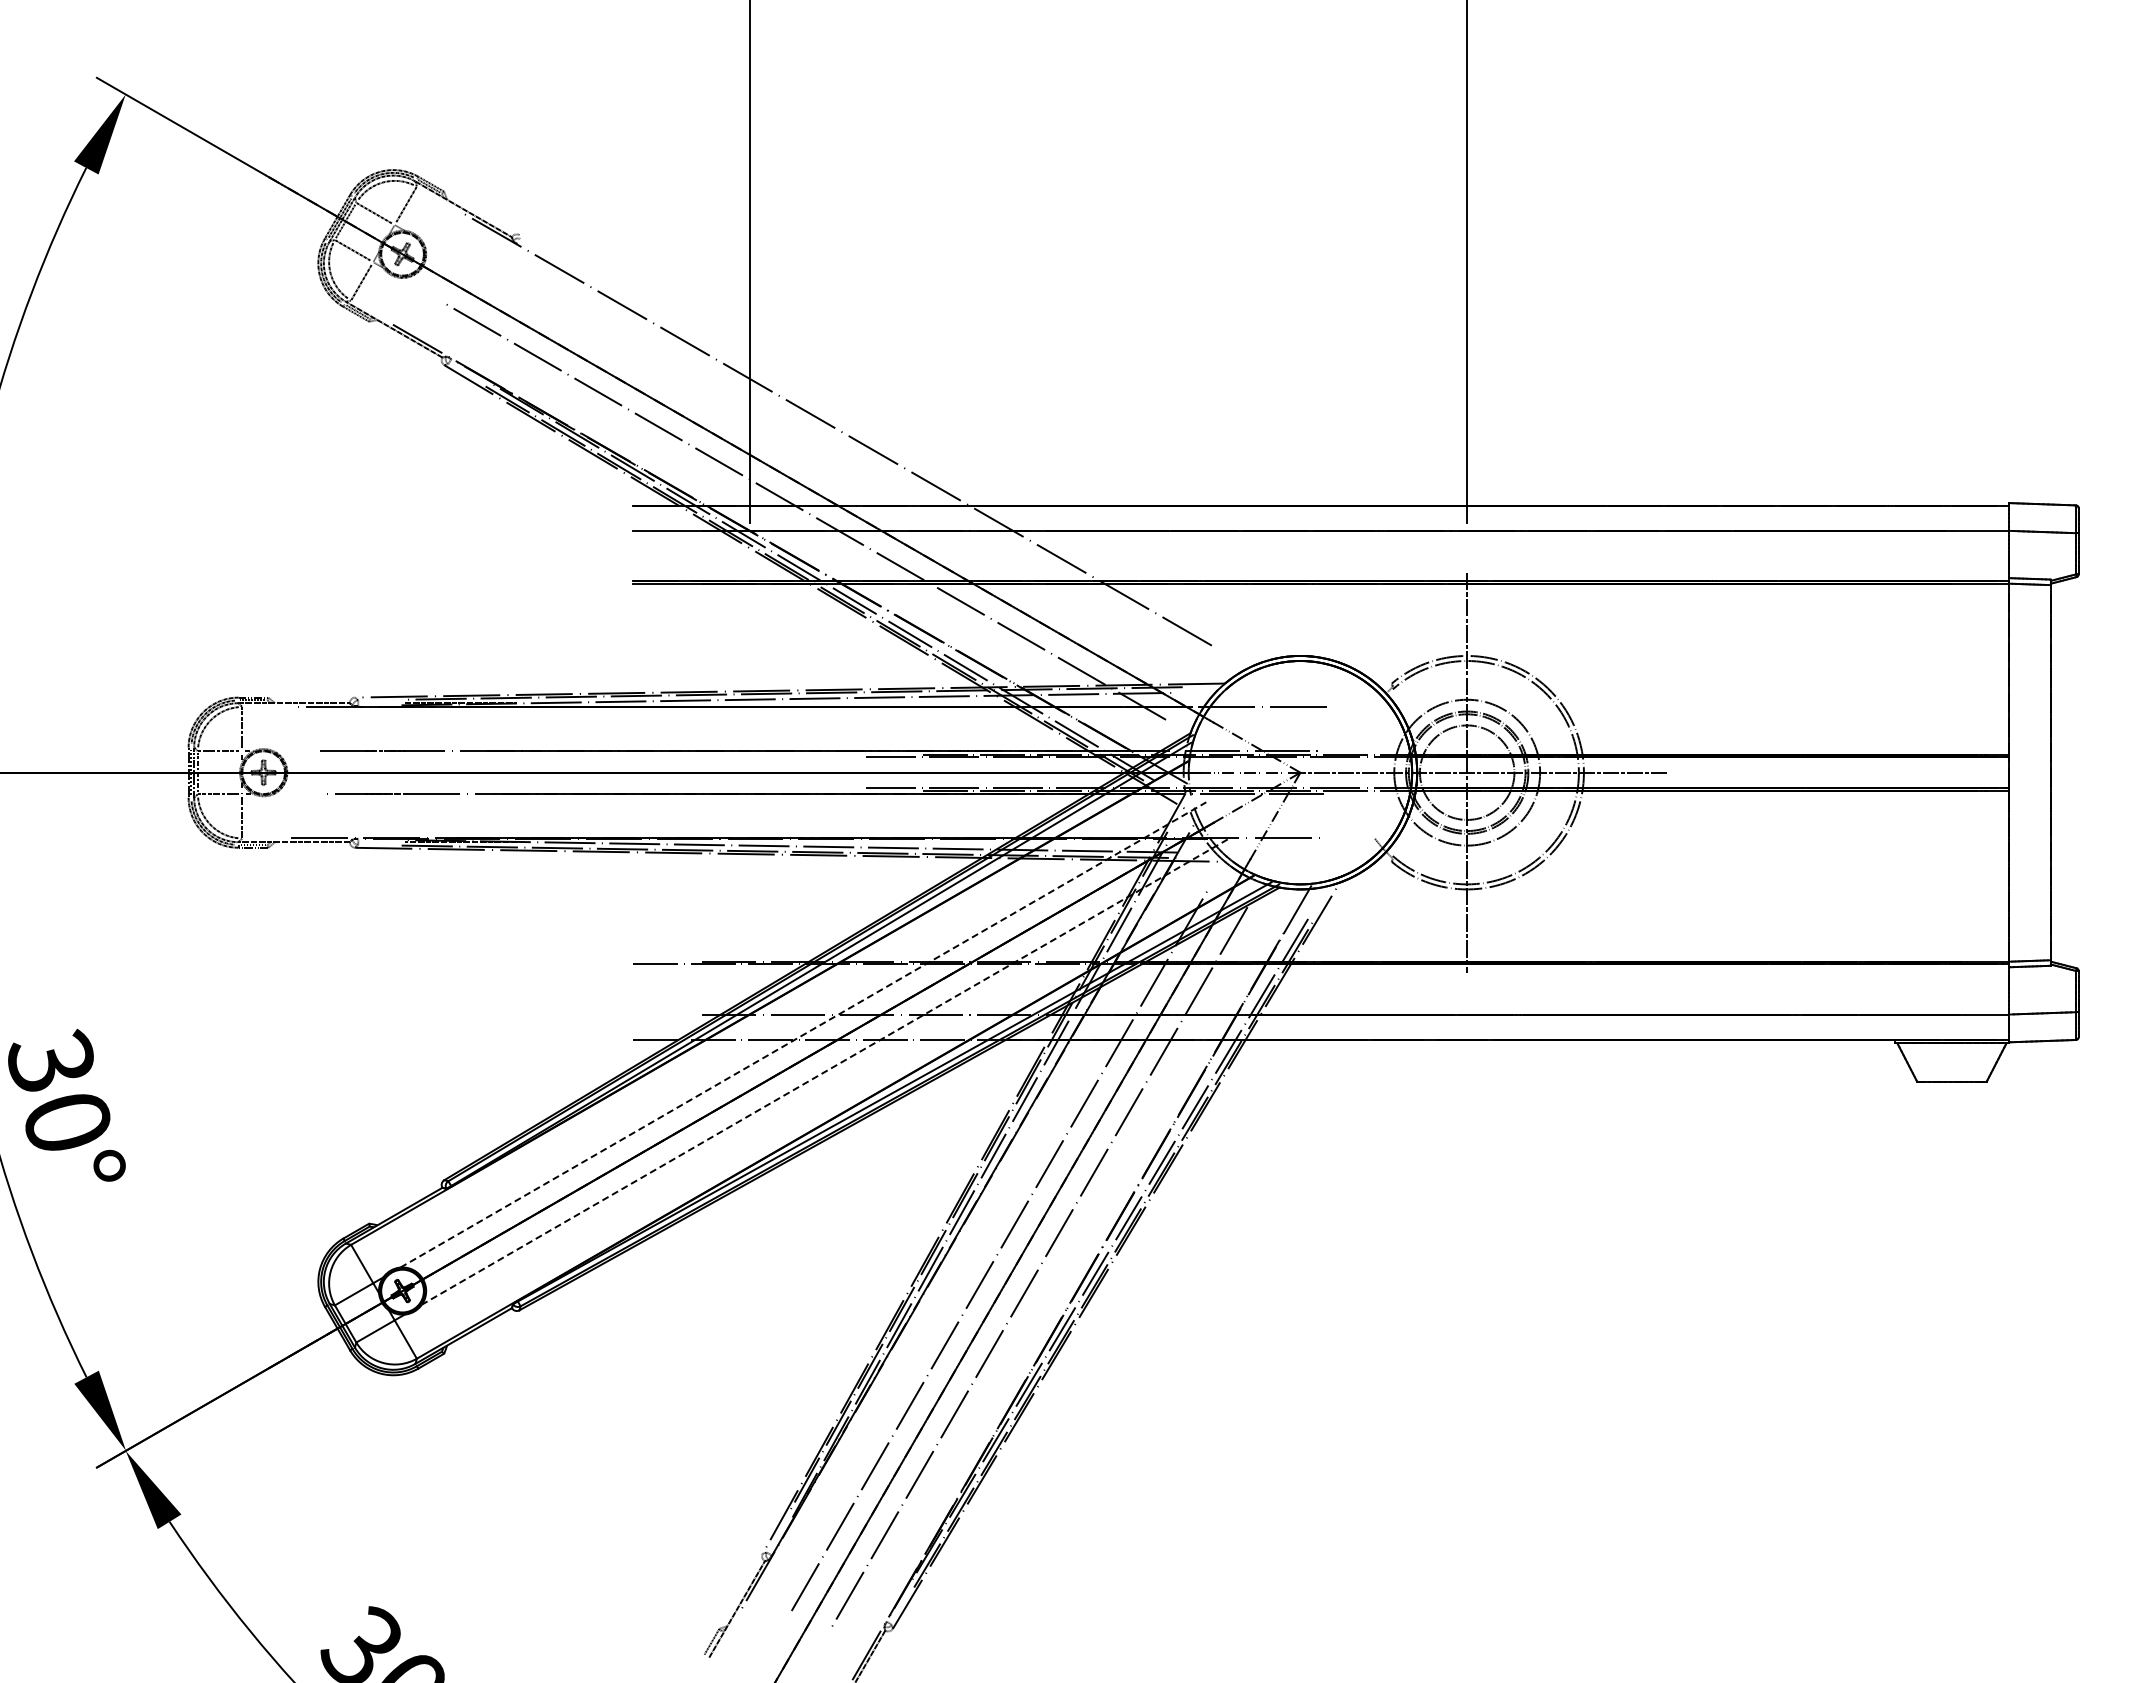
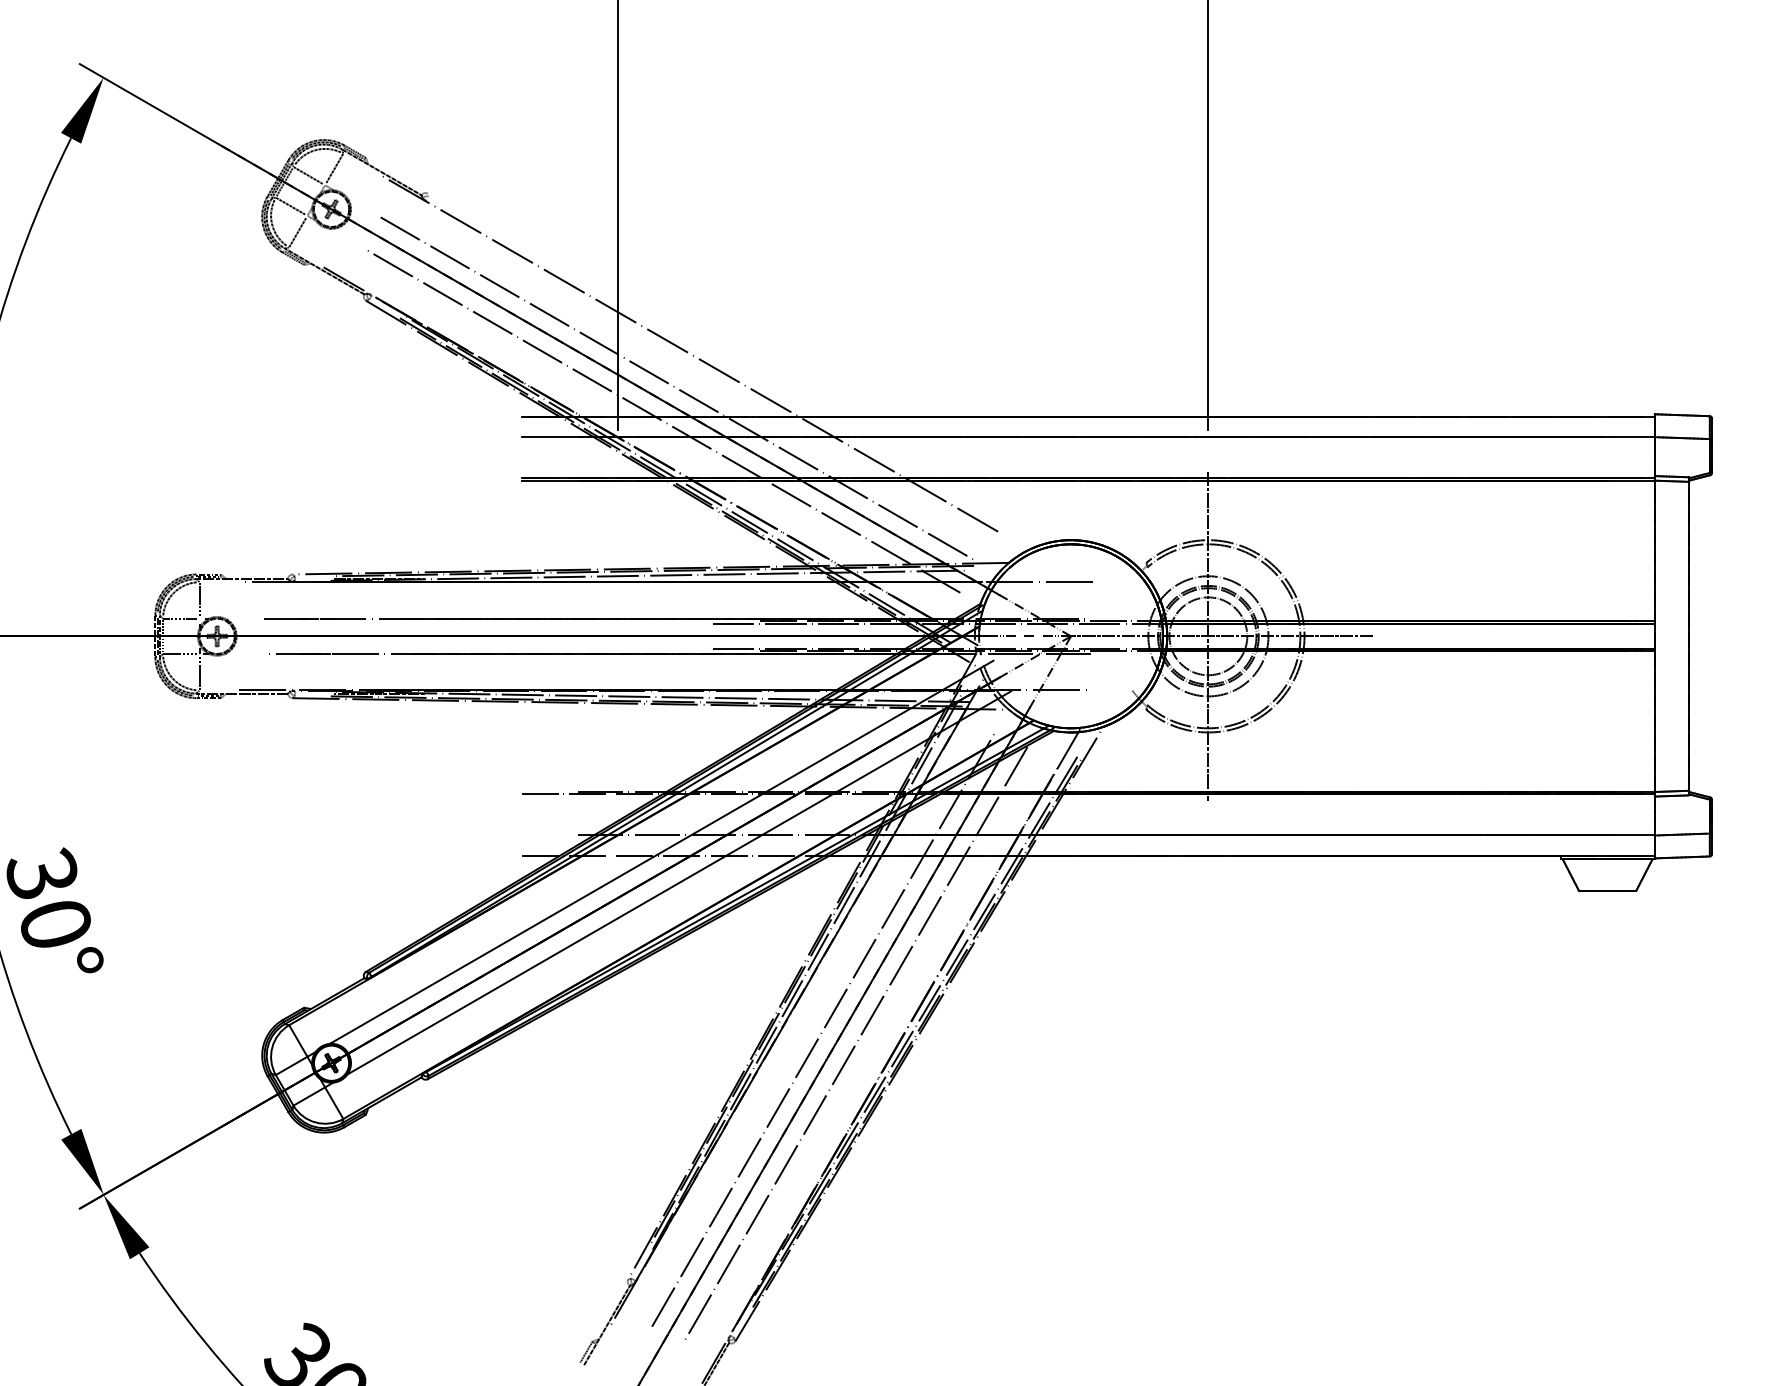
line: (824, 472) -> (679, 389), added
line: (803, 1034) -> (661, 851), dashed -> solid
line: (824, 1072) -> (679, 883), dashed -> solid

